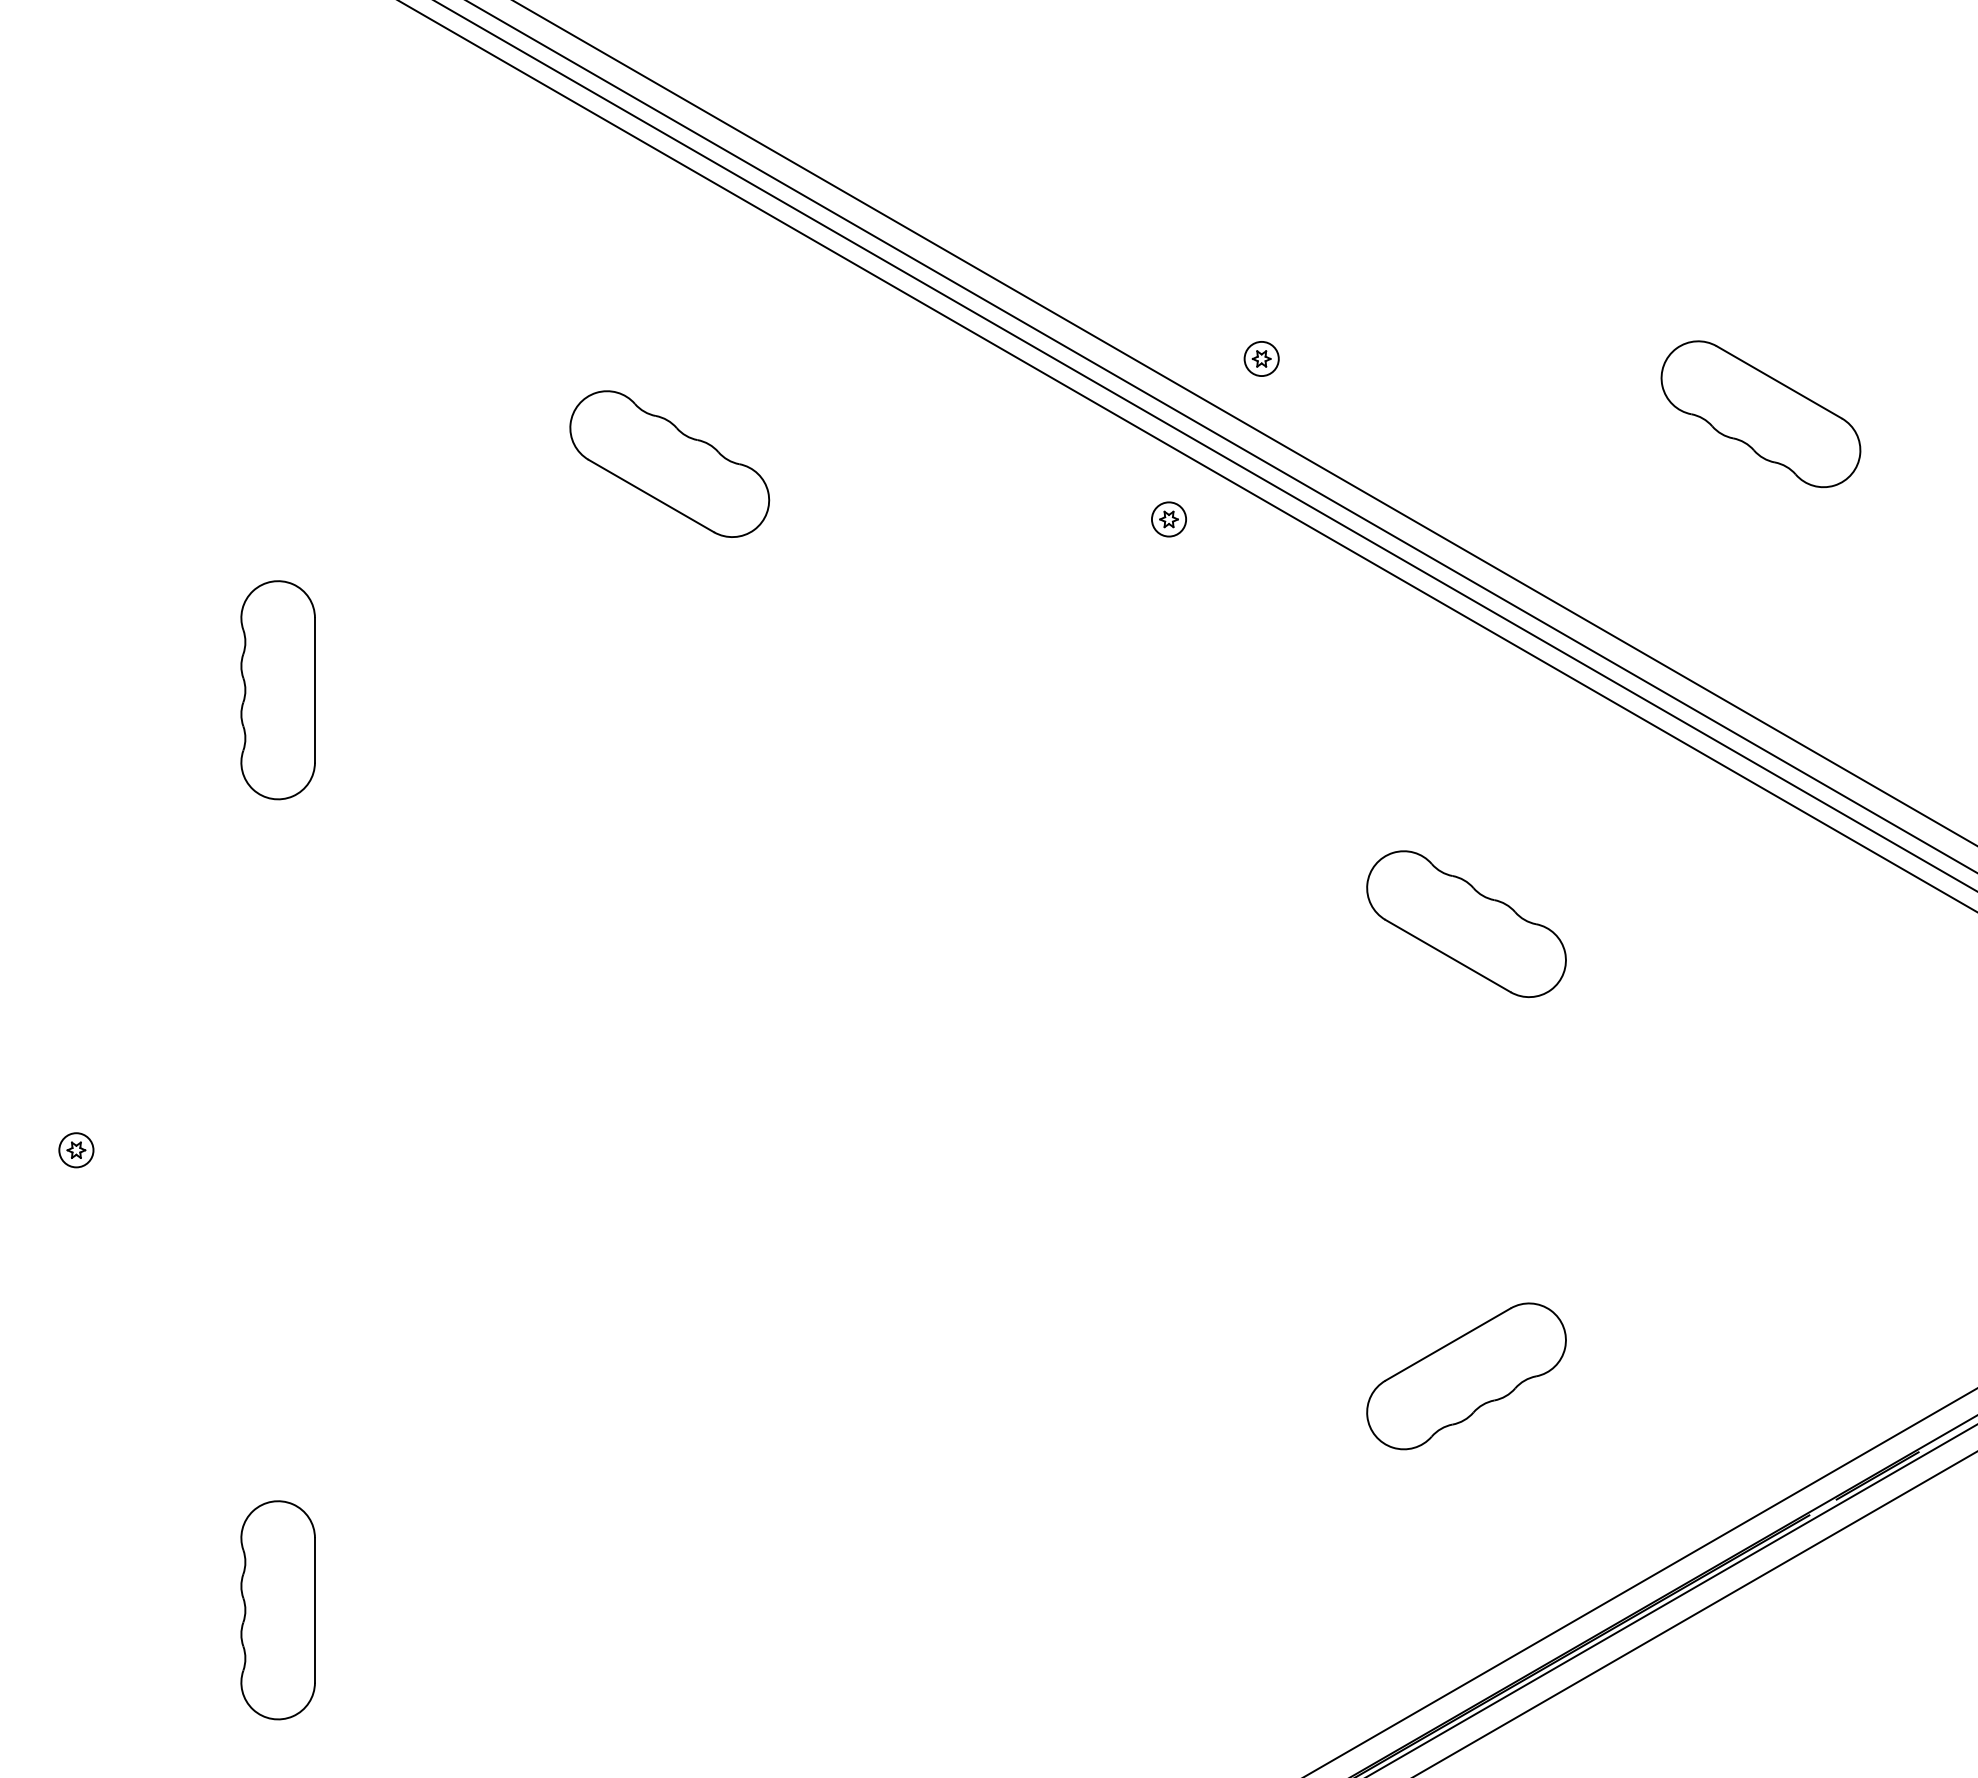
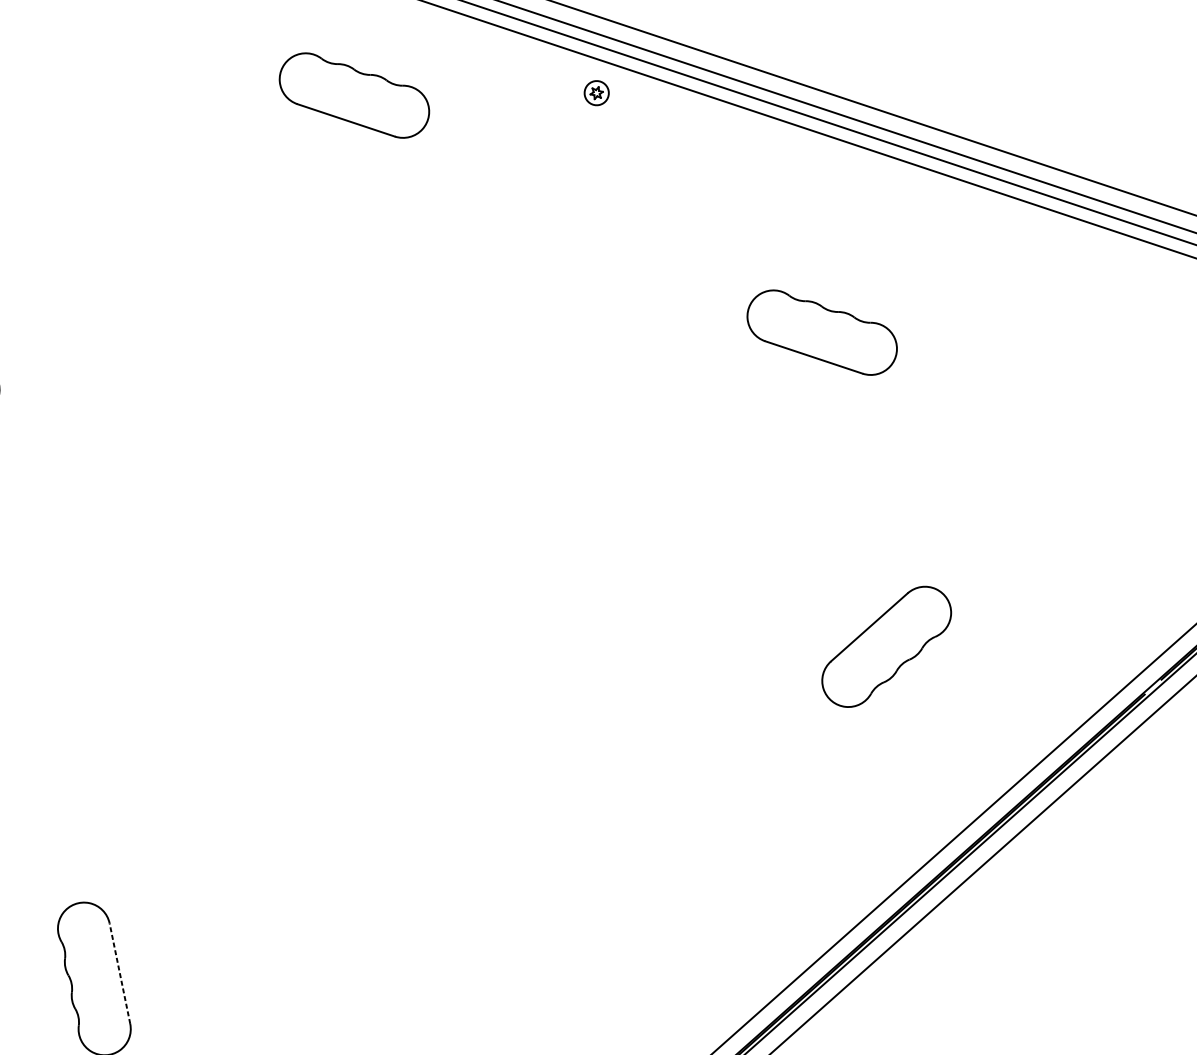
part: (669, 463) -> (354, 95), moved
part: (1168, 519) -> (596, 93), moved
line: (314, 1609) -> (119, 973), solid -> dashed

